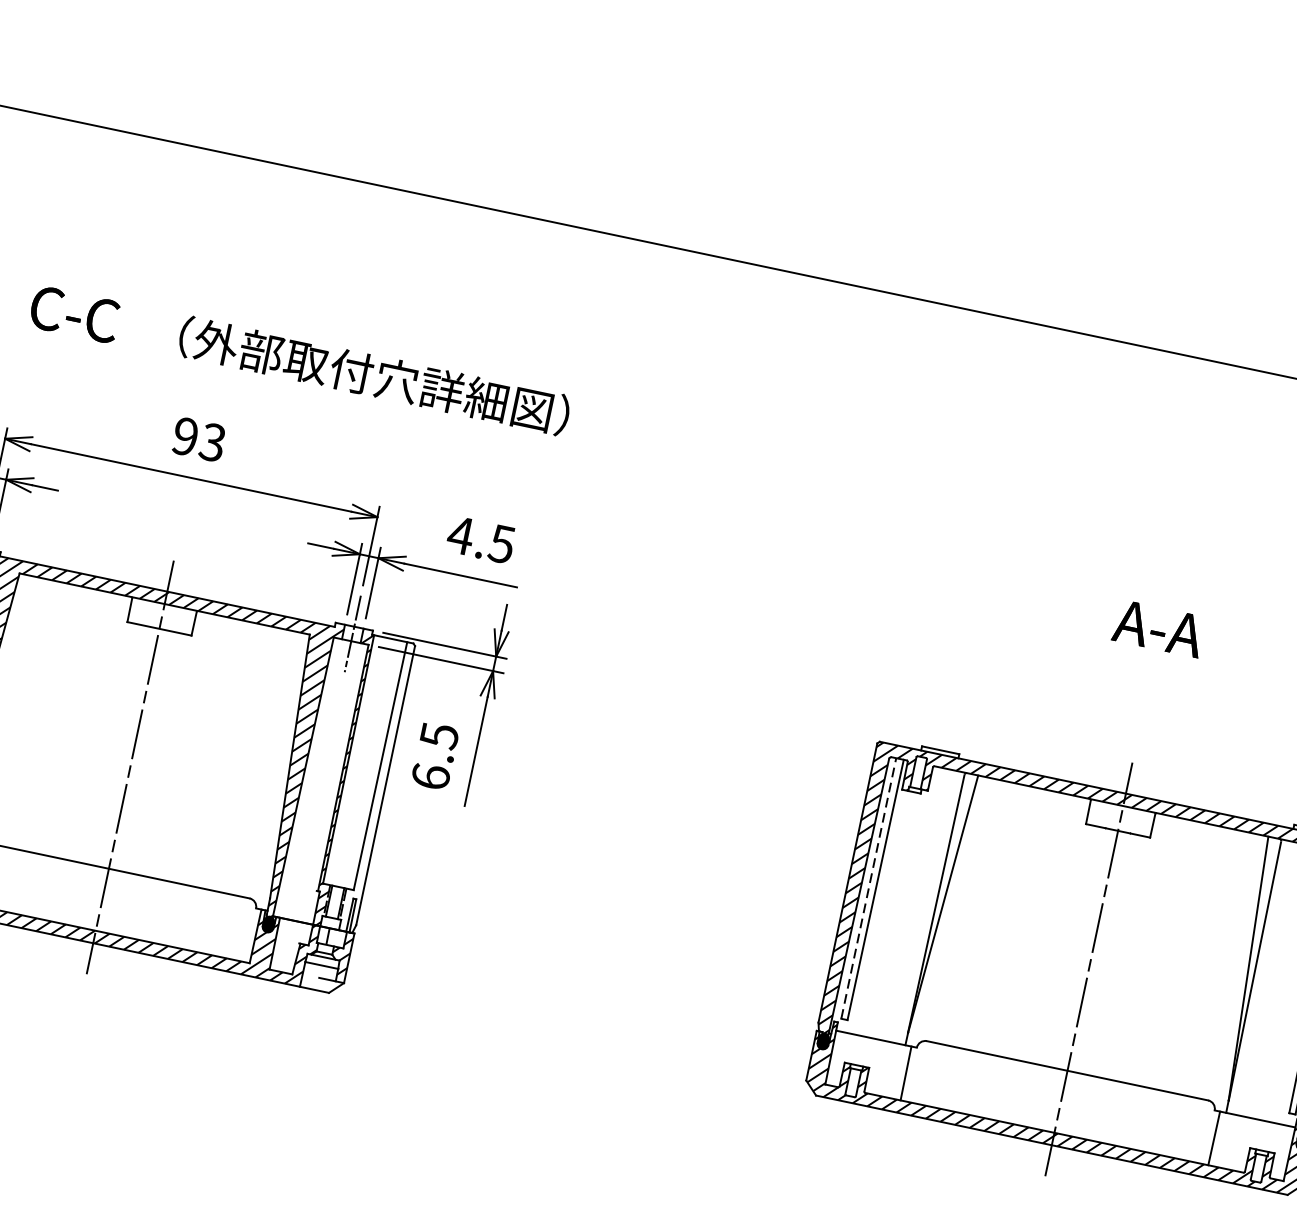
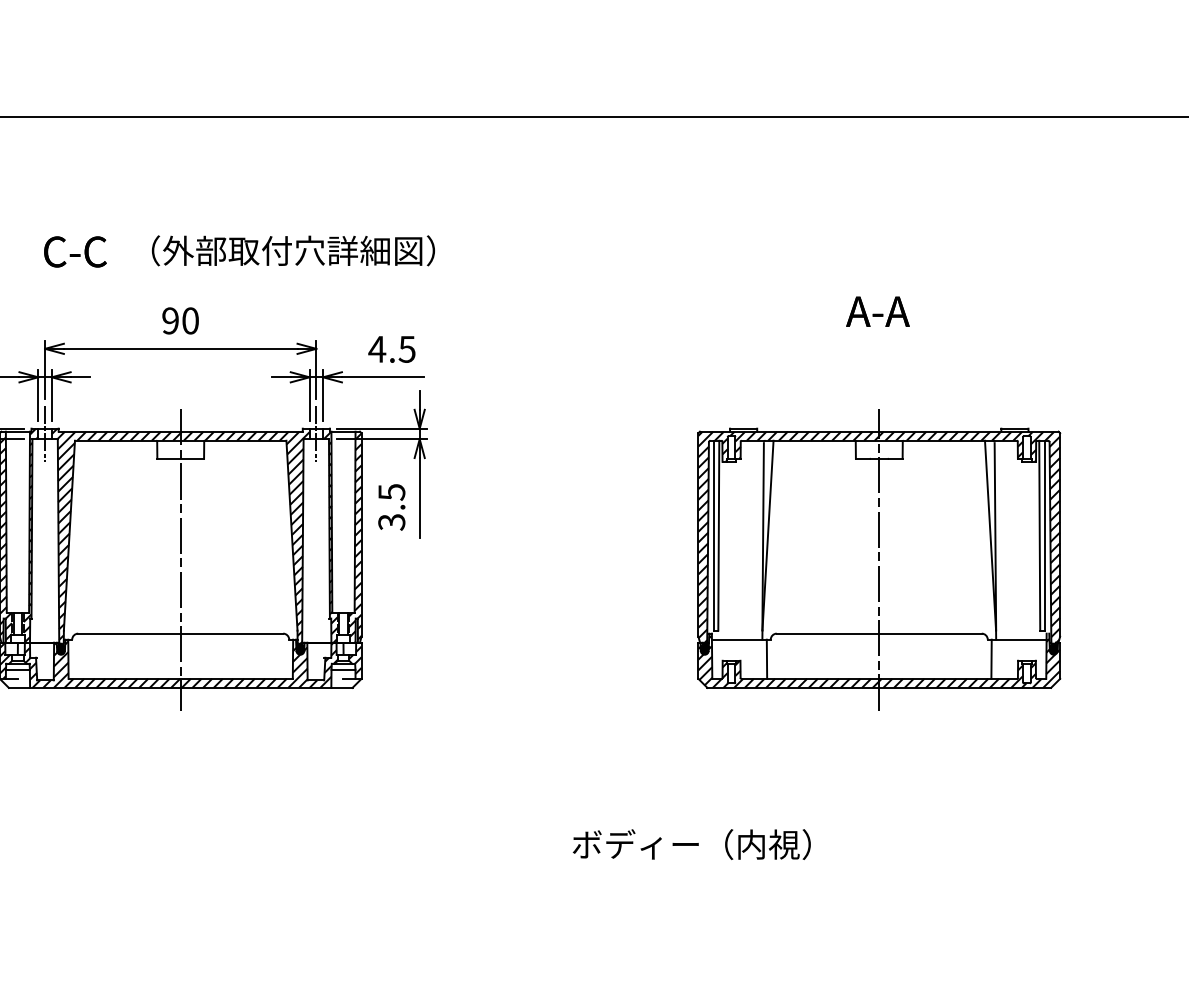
text: (212, 441) -> (190, 320), 93 -> 90
text: (430, 775) -> (391, 521), 6.5 -> 3.5
hatch: (376, 787) -> (355, 537), added
line: (868, 888) -> (713, 535), dashed -> solid

